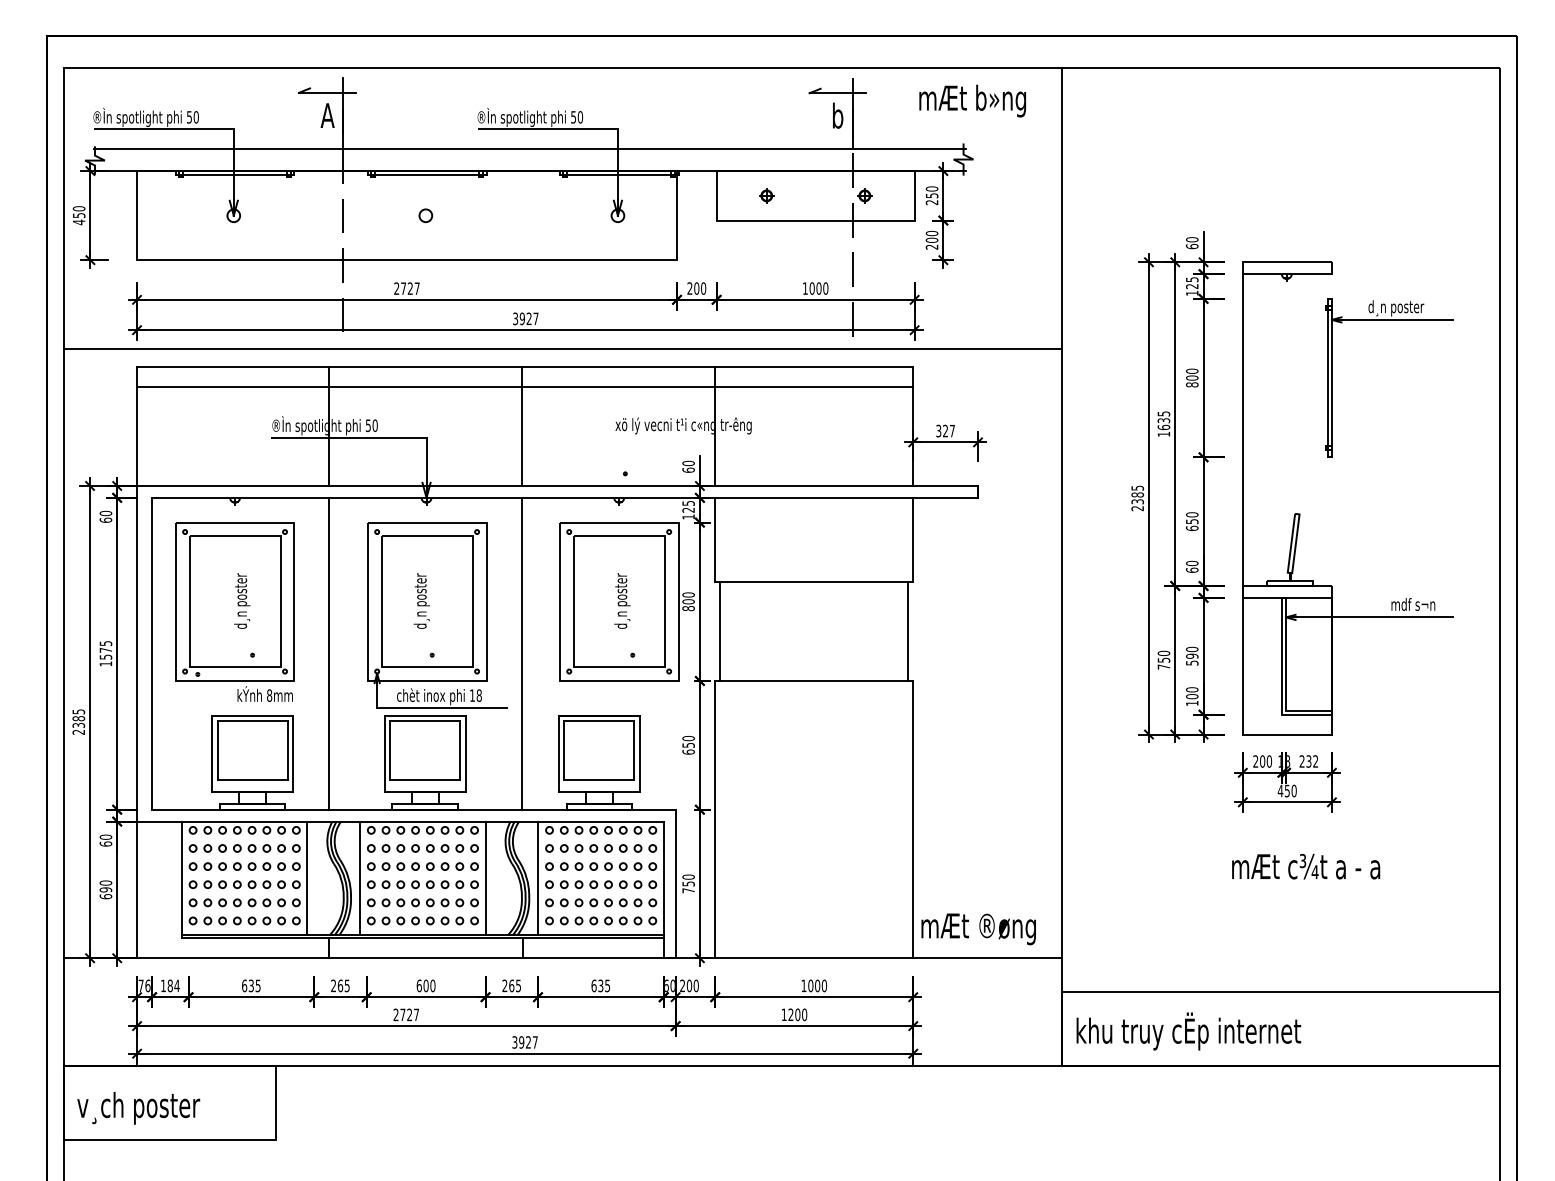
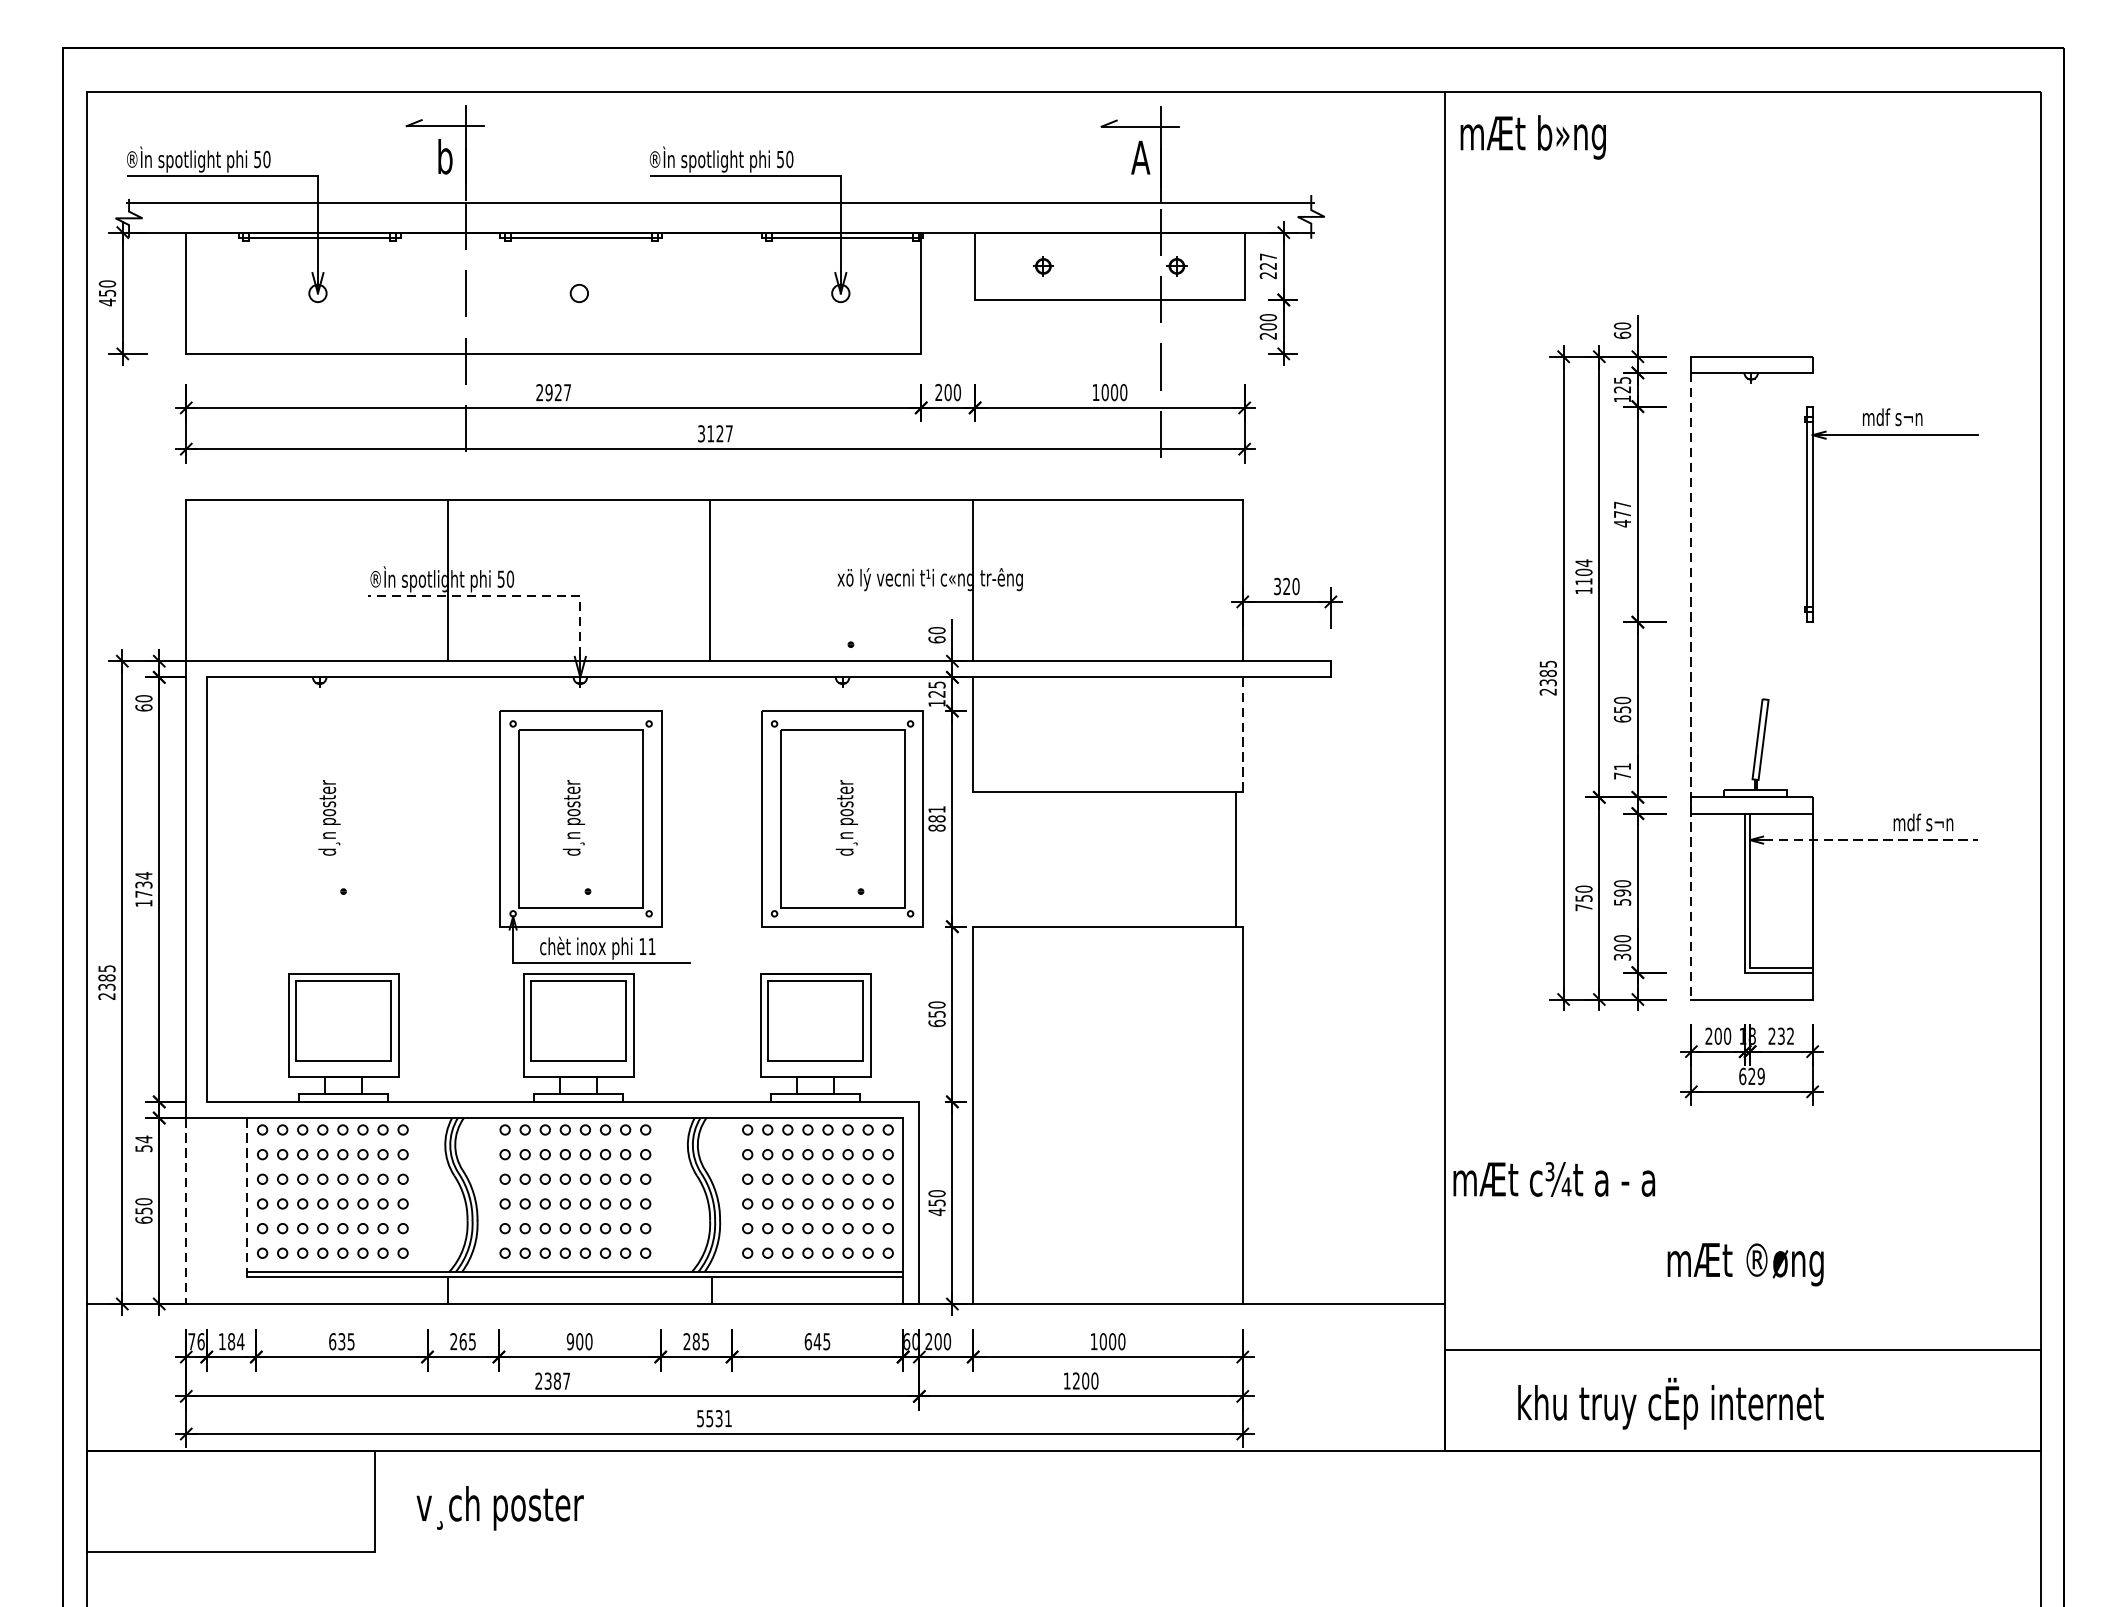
text: (972, 100) -> (1533, 136), moved
text: (327, 115) -> (445, 156), A -> b
text: (838, 115) -> (1141, 156), b -> A
text: (931, 192) -> (1267, 261), 250 -> 227
text: (403, 288) -> (548, 392), 2727 -> 2927
text: (1396, 308) -> (1900, 419), d¸n poster -> mdf s¬n
text: (521, 318) -> (709, 433), 3927 -> 3127
line: (562, 348) -> (765, 474), removed
text: (1192, 377) -> (1622, 513), 800 -> 477
line: (525, 386) -> (715, 525), removed
text: (1163, 420) -> (1583, 572), 1635 -> 1104
text: (952, 430) -> (1296, 585), 327 -> 320
line: (371, 437) -> (505, 595), solid -> dashed
line: (1242, 504) -> (1690, 686), solid -> dashed
line: (913, 539) -> (1243, 734), solid -> dashed
text: (1191, 566) -> (1621, 770), 60 -> 71
text: (688, 598) -> (936, 814), 800 -> 881
part: (234, 611) -> (318, 832), removed
line: (1374, 617) -> (1870, 840), solid -> dashed
line: (720, 631) -> (980, 859), removed
text: (105, 649) -> (143, 883), 1575 -> 1734
line: (329, 653) -> (448, 889), removed
line: (522, 653) -> (710, 889), removed
text: (478, 695) -> (651, 946), 18 -> 11
text: (1192, 703) -> (1622, 957), 100 -> 300
text: (1286, 790) -> (1750, 1075), 450 -> 629
text: (105, 840) -> (143, 1143), 60 -> 54
text: (1306, 866) -> (1554, 1179), moved
line: (307, 877) -> (418, 1194), removed
line: (359, 877) -> (489, 1194), removed
line: (485, 877) -> (660, 1194), removed
line: (538, 877) -> (732, 1194), removed
line: (181, 880) -> (246, 1198), solid -> dashed
text: (105, 889) -> (143, 1210), 690 -> 650
line: (137, 890) -> (186, 1211), solid -> dashed
text: (688, 890) -> (936, 1211), 750 -> 450
text: (978, 929) -> (1745, 1264), moved
text: (418, 985) -> (569, 1341), 600 -> 900
text: (511, 985) -> (695, 1341), 265 -> 285
text: (600, 985) -> (817, 1341), 635 -> 645
text: (406, 1014) -> (553, 1380), 2727 -> 2387
text: (1188, 1031) -> (1670, 1403), moved
text: (524, 1042) -> (713, 1418), 3927 -> 5531
text: (138, 1108) -> (499, 1508), moved

